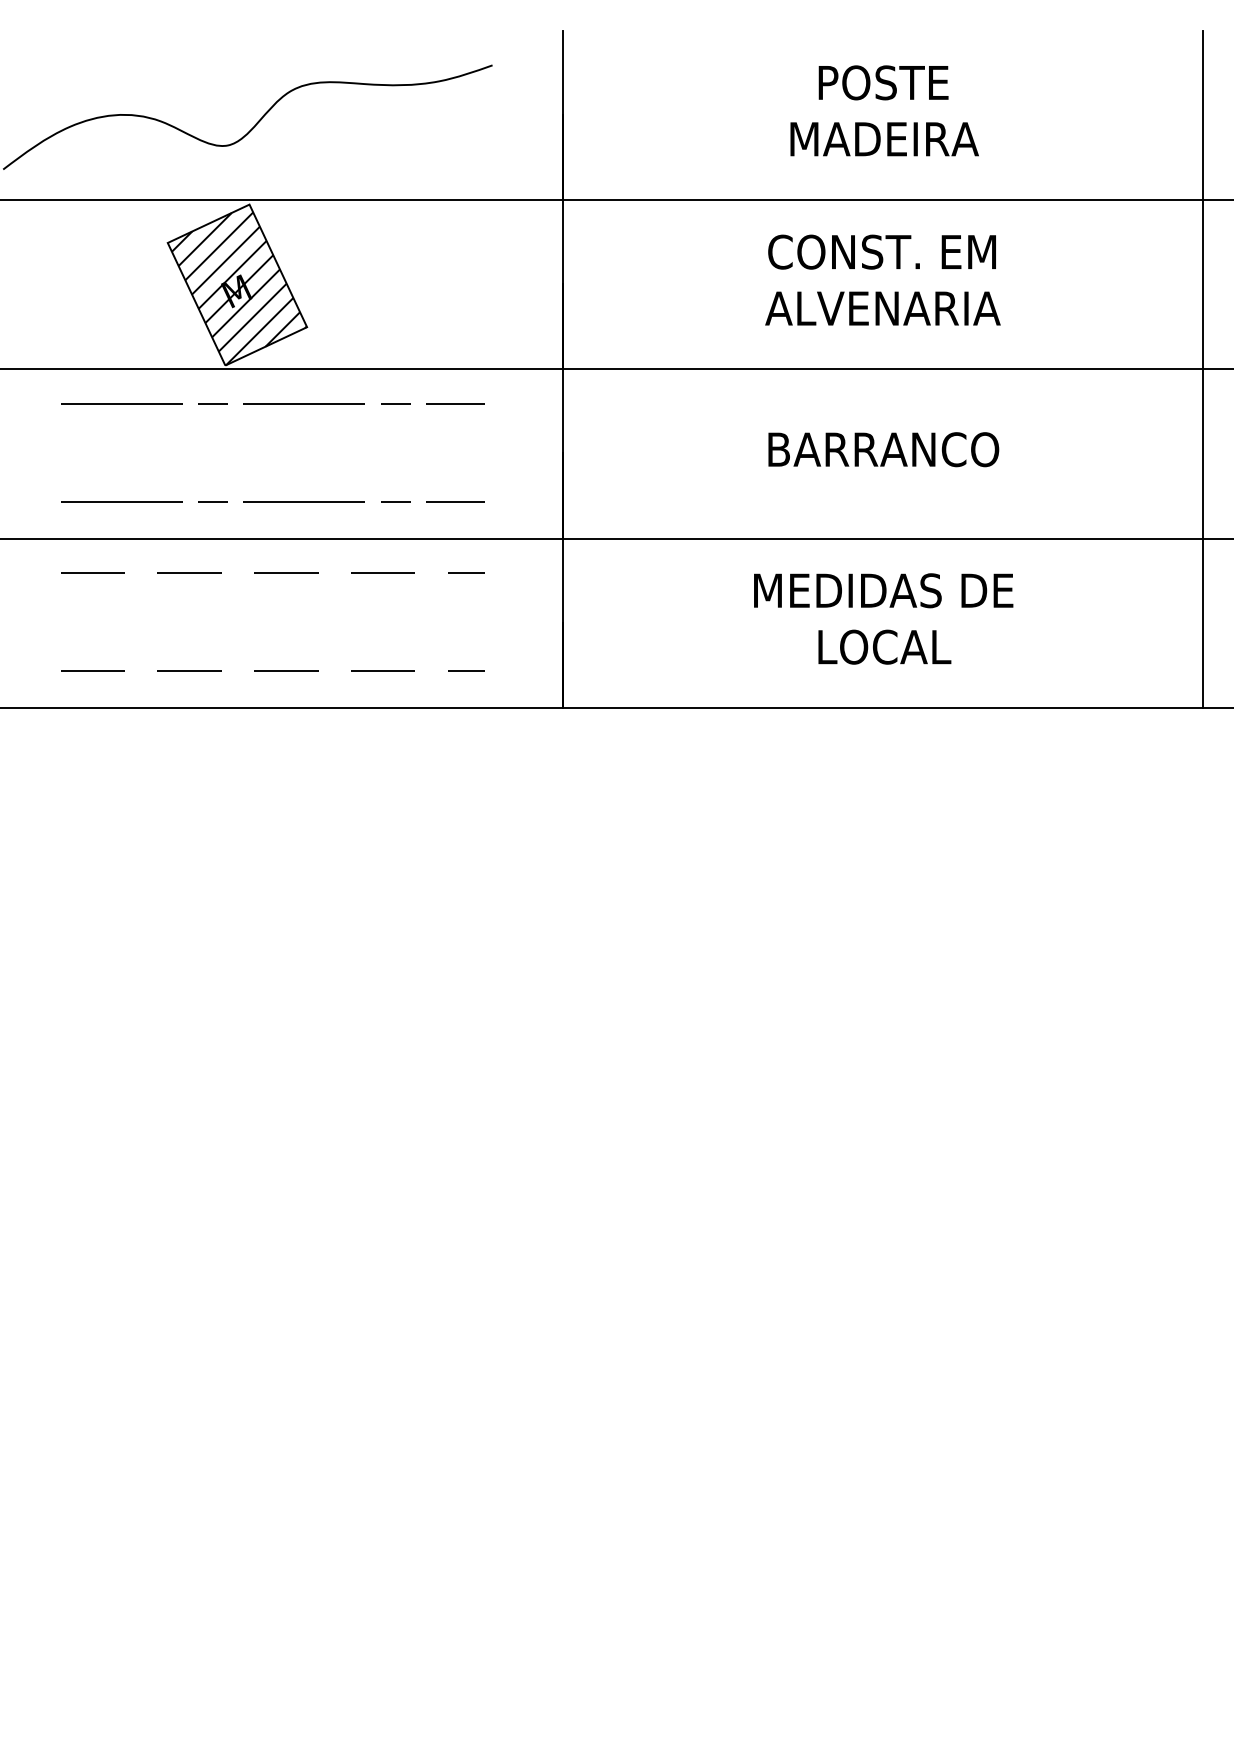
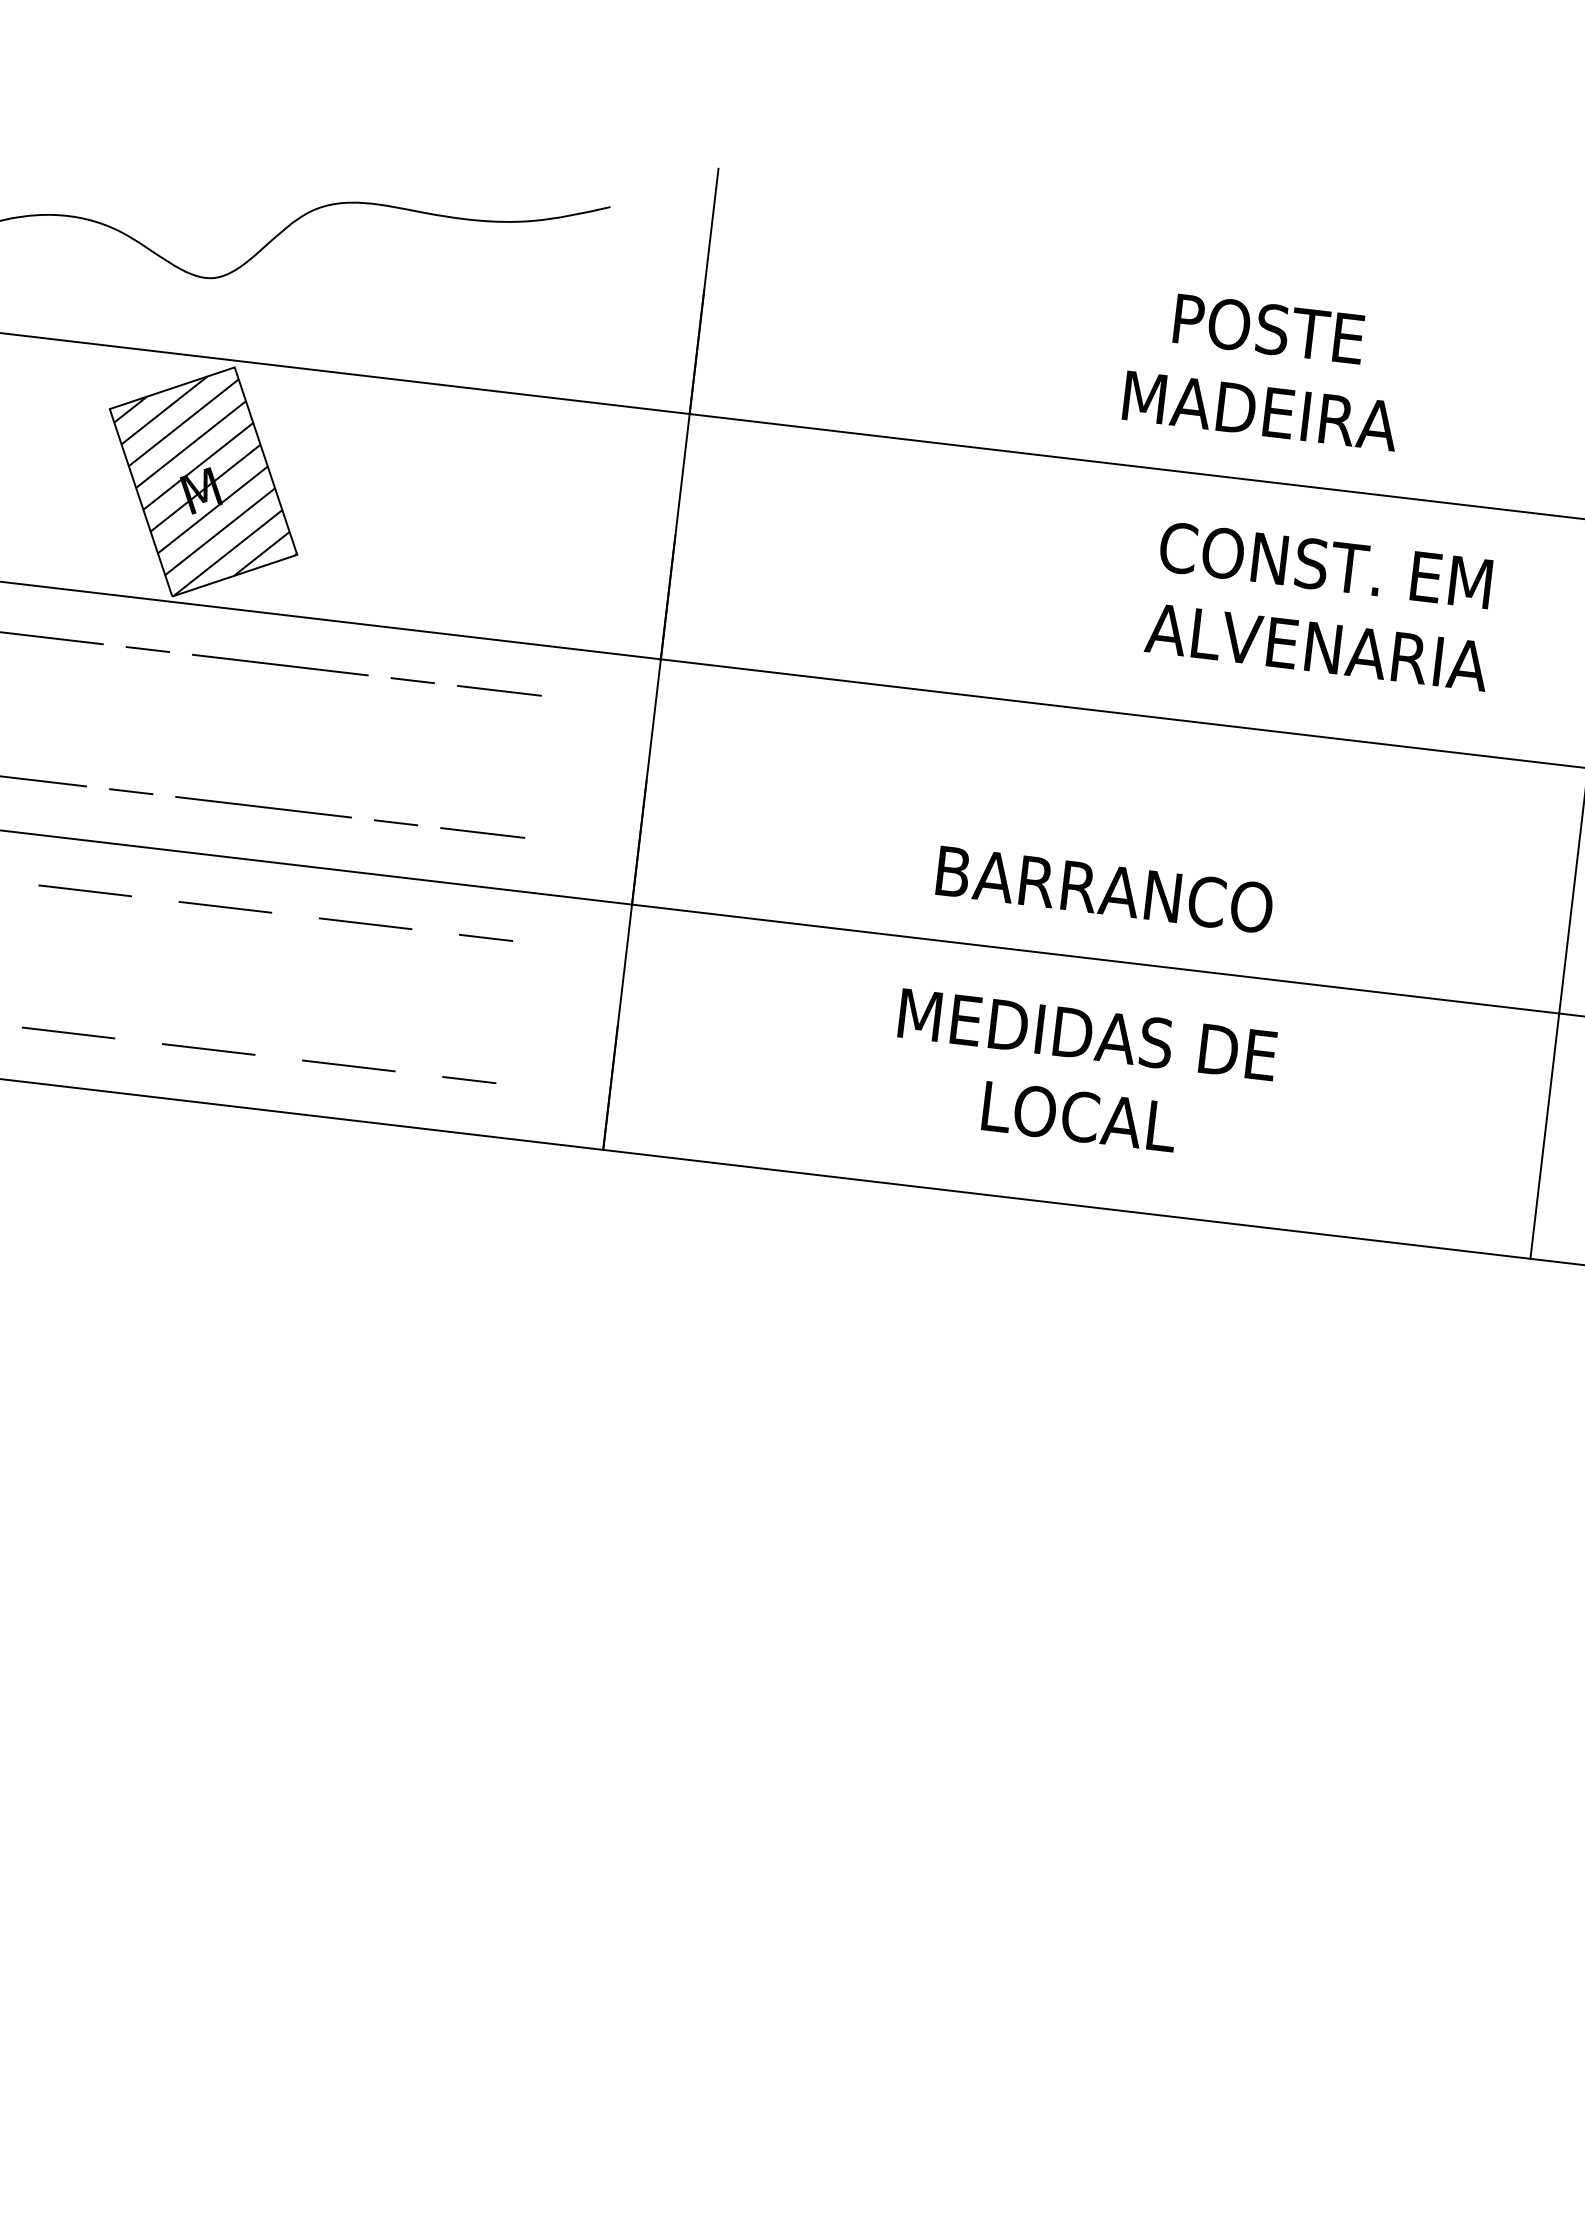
text: (884, 110) -> (1265, 369), moved
text: (882, 279) -> (1321, 605), moved
text: (883, 449) -> (1104, 889), moved

